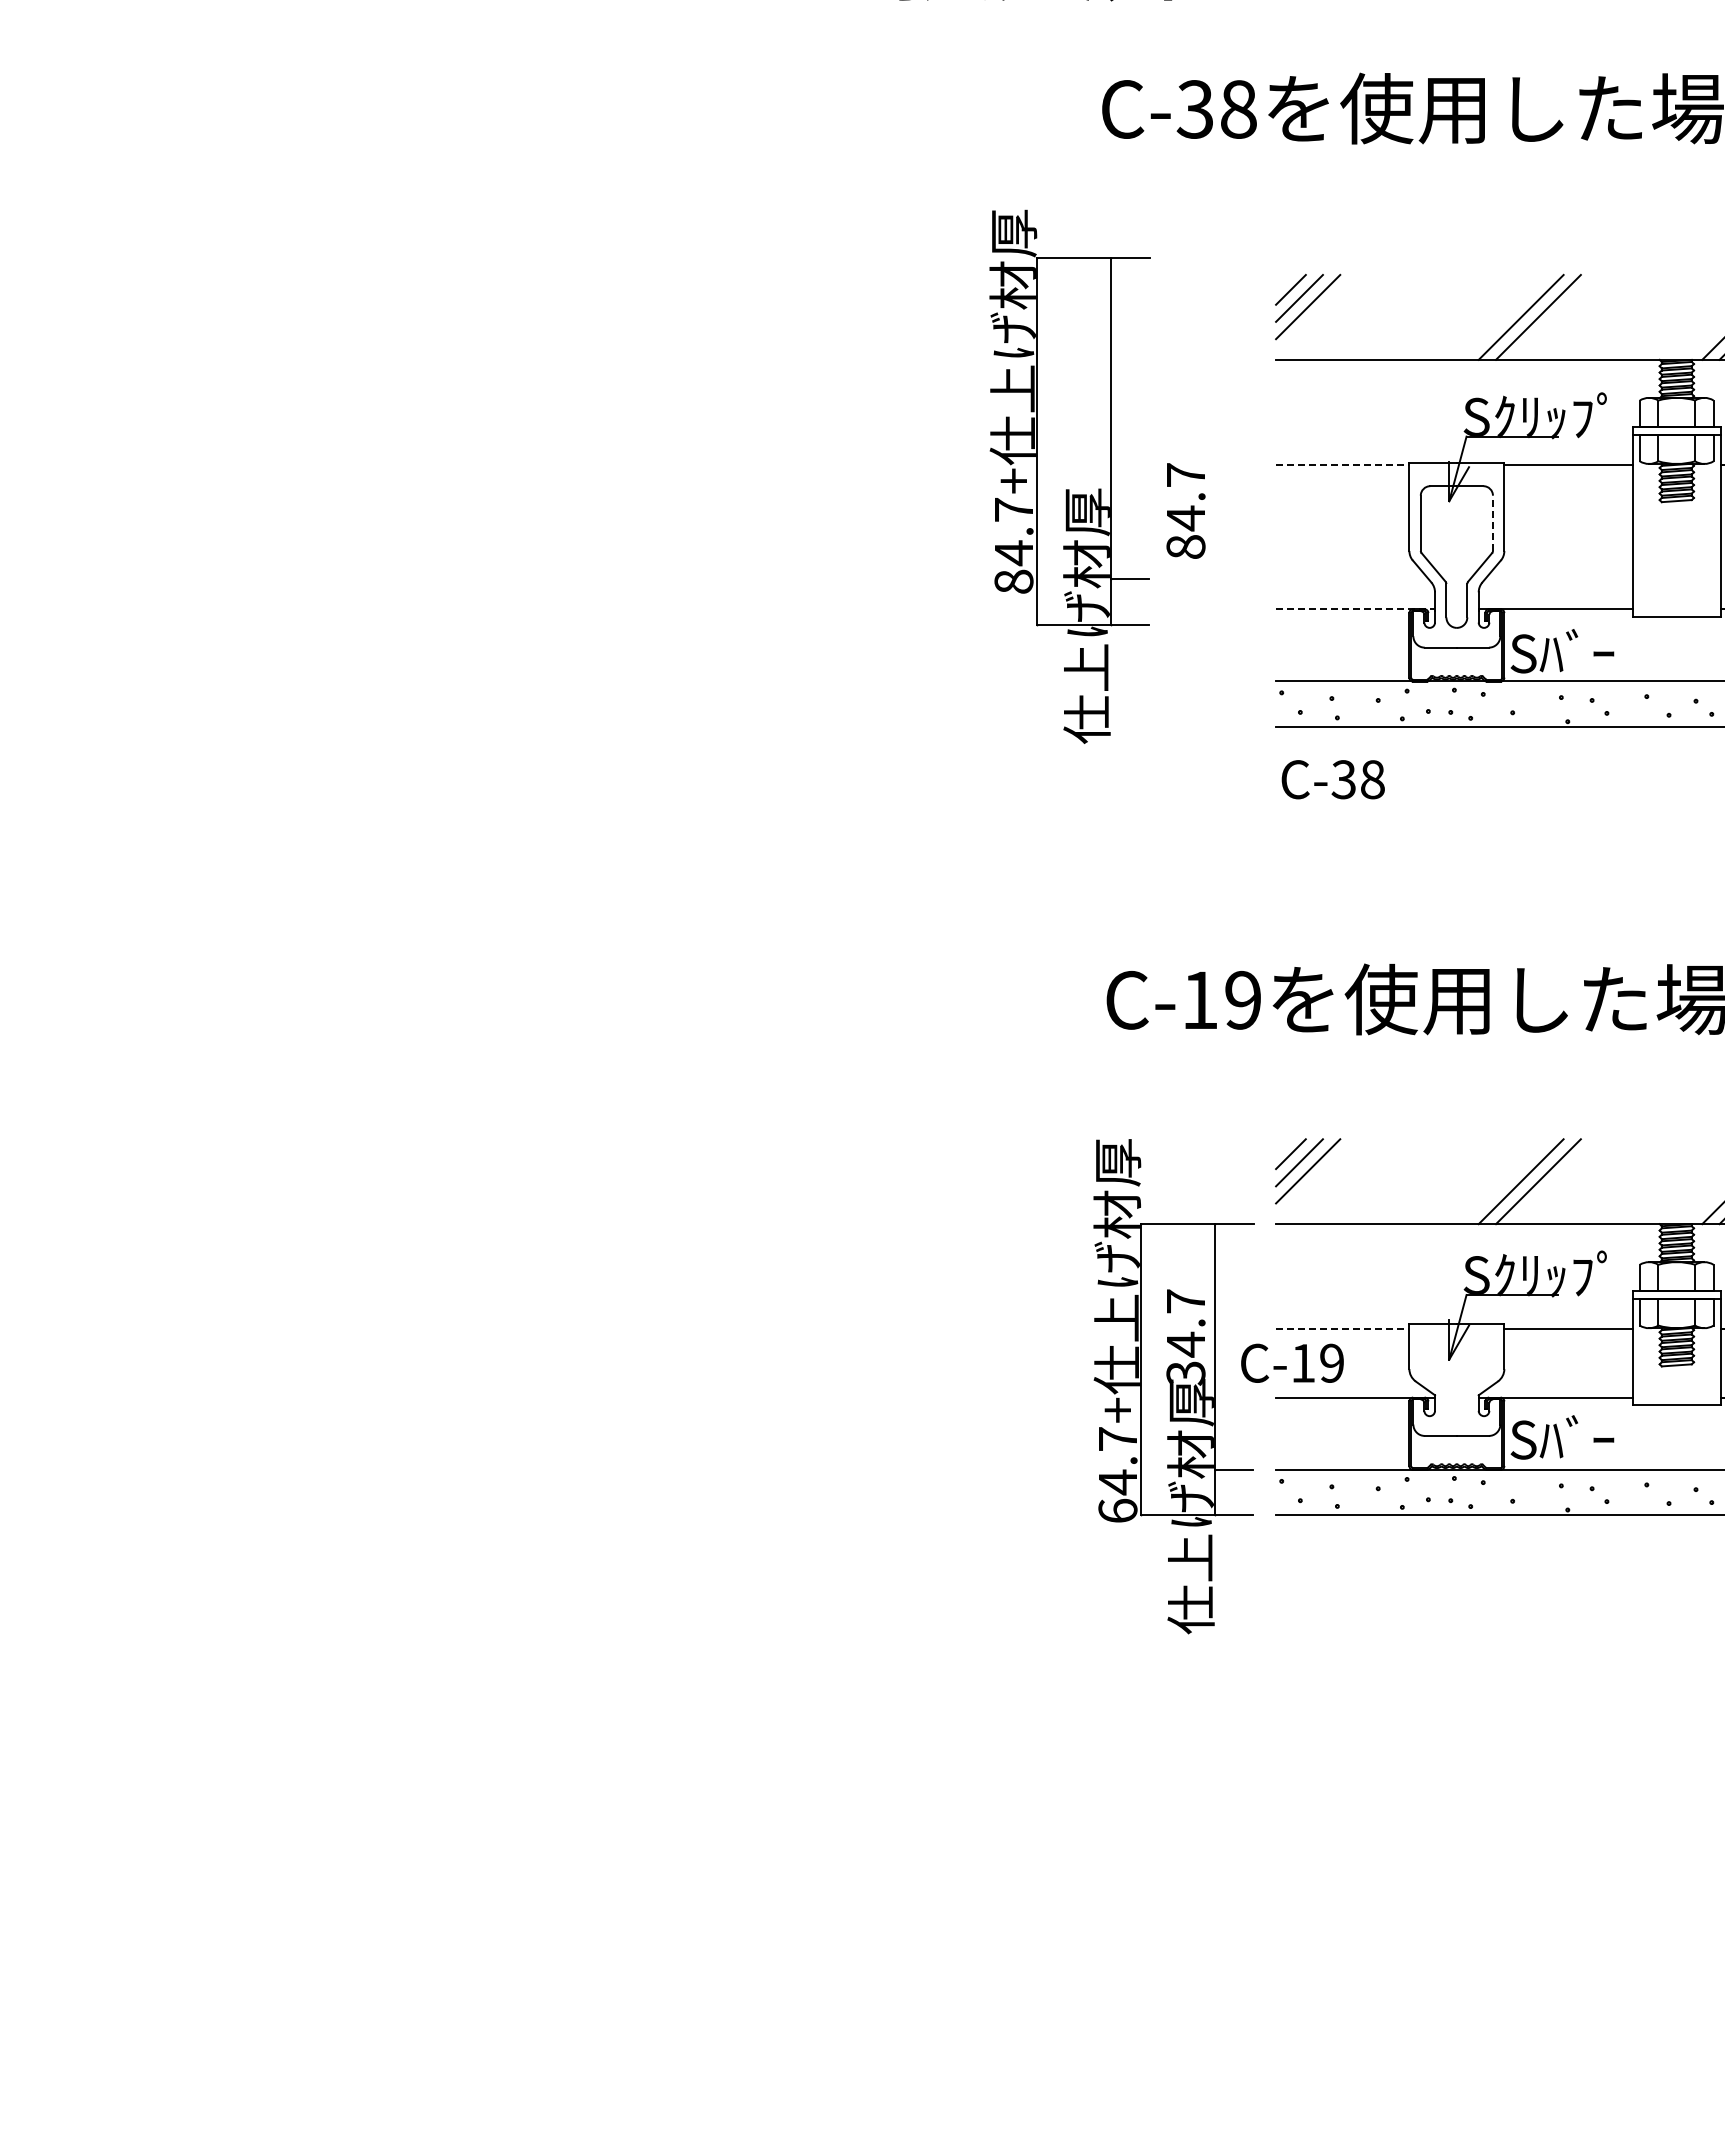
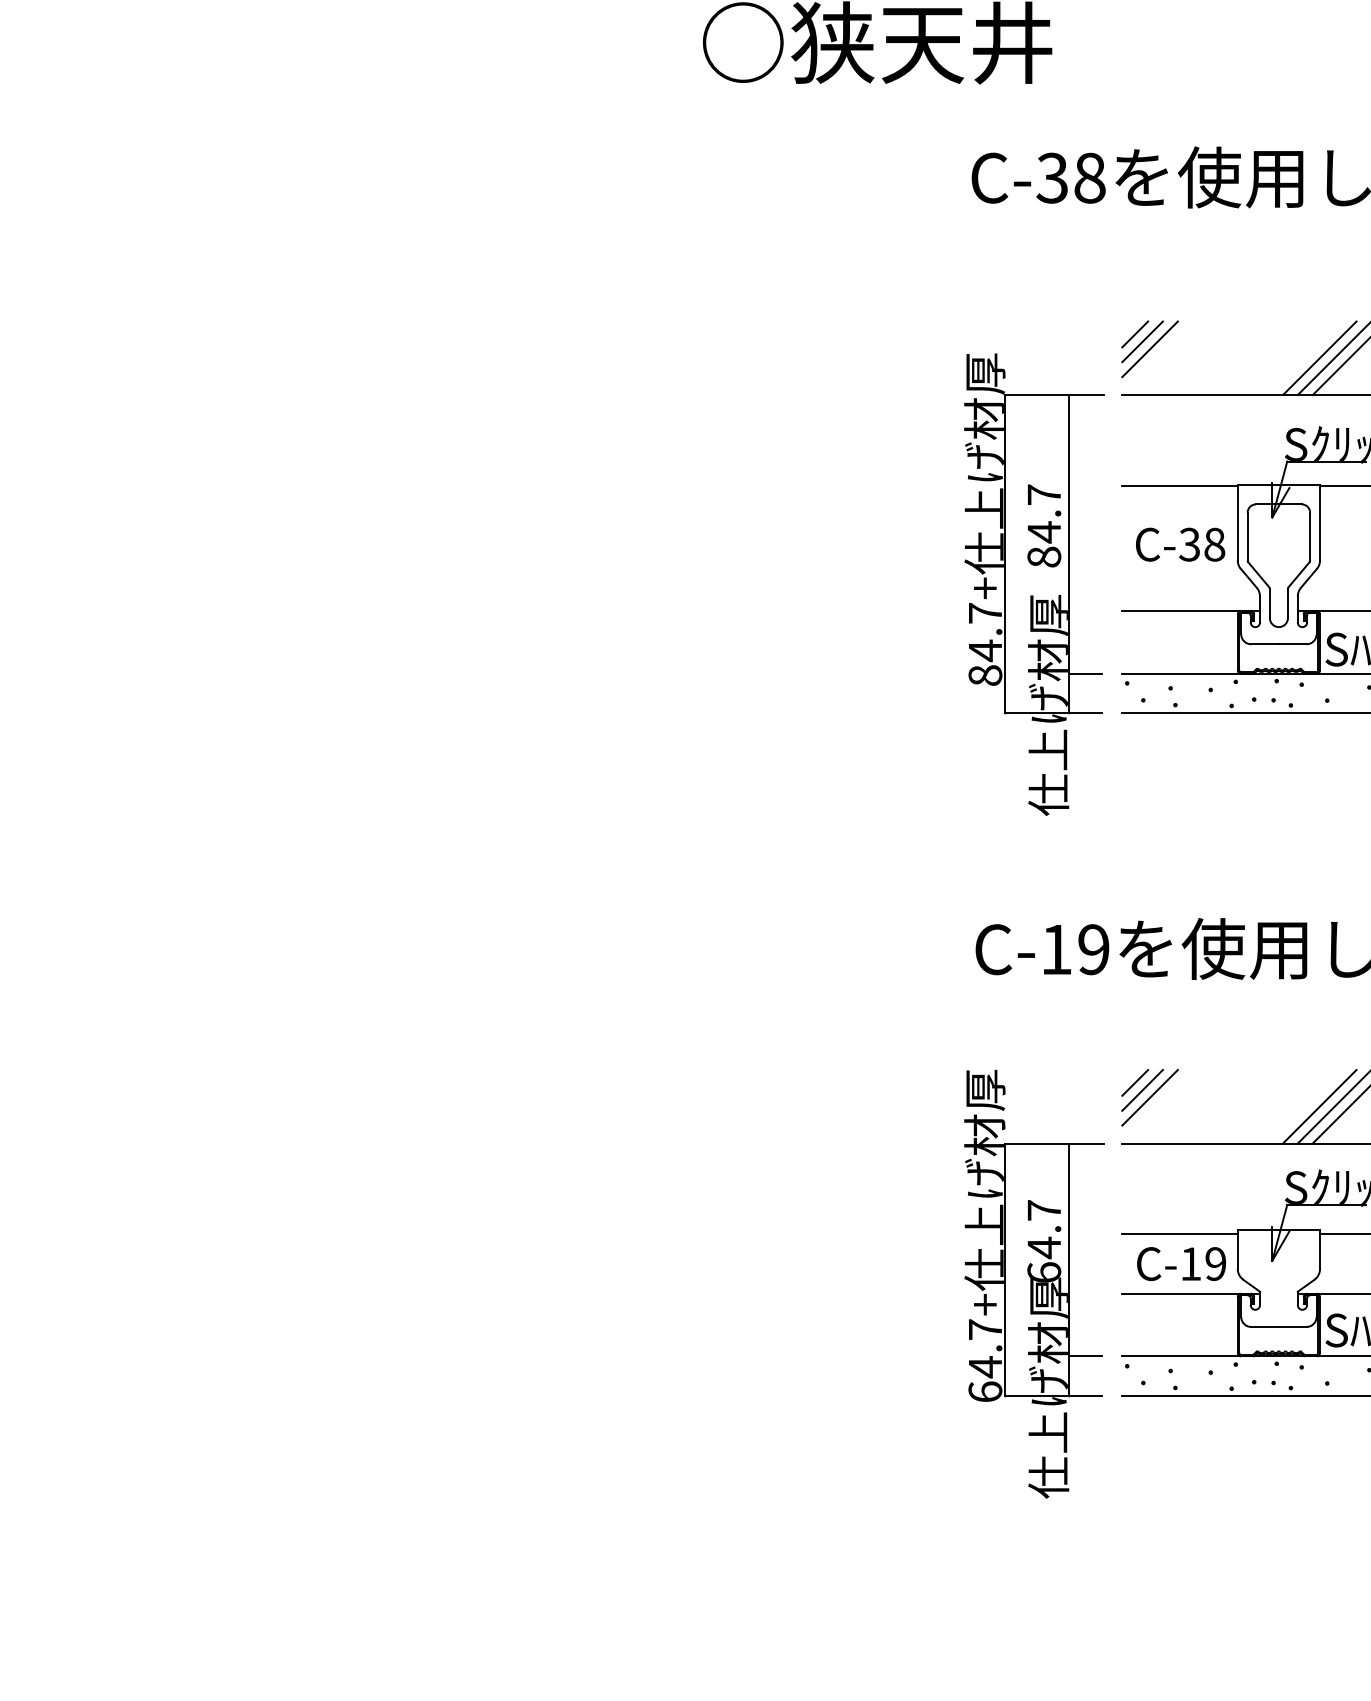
line: (1503, 316) -> (1319, 357), added
line: (1342, 464) -> (1179, 485), dashed -> solid
part: (1069, 476) -> (1033, 584), moved
line: (1492, 523) -> (1309, 536), dashed -> solid
line: (1356, 609) -> (1191, 611), dashed -> solid
text: (1332, 779) -> (1179, 544), moved
line: (1503, 1181) -> (1319, 1106), added
line: (1342, 1329) -> (1179, 1234), dashed -> solid
text: (1292, 1362) -> (1181, 1263), moved
text: (1185, 1373) -> (1043, 1272), 34.7 -> 64.7

